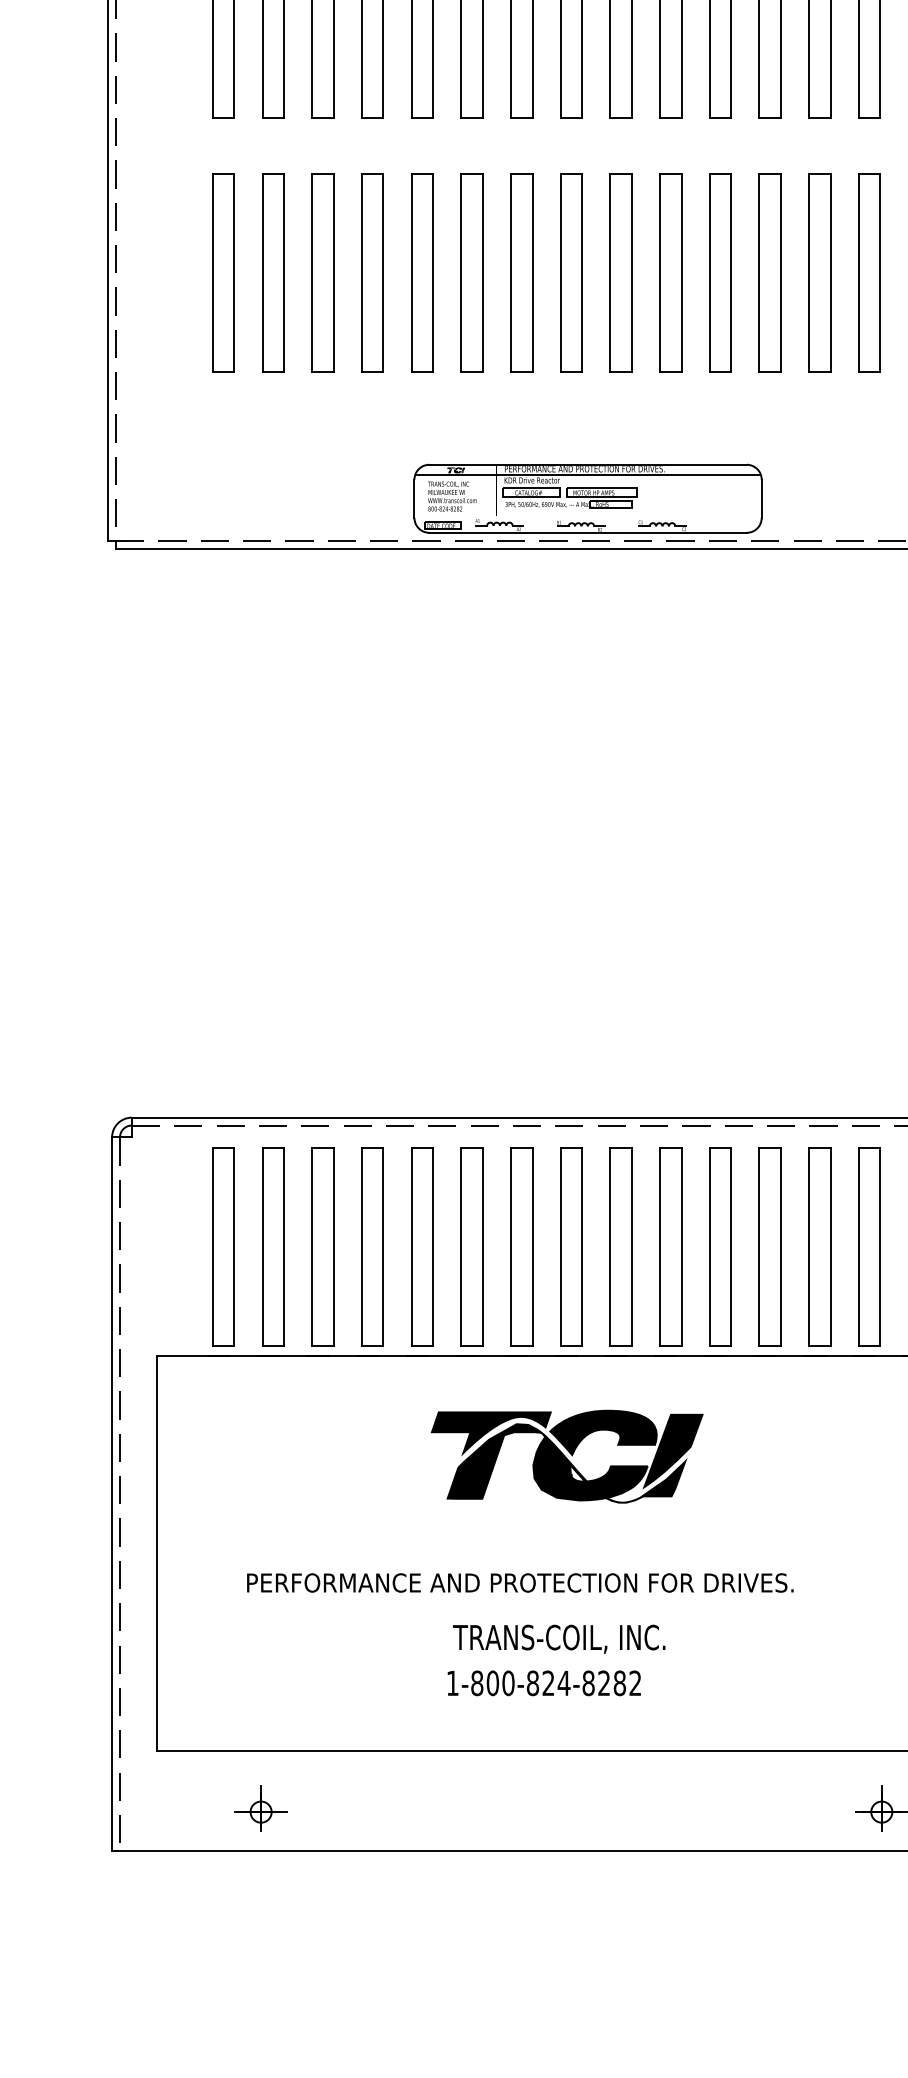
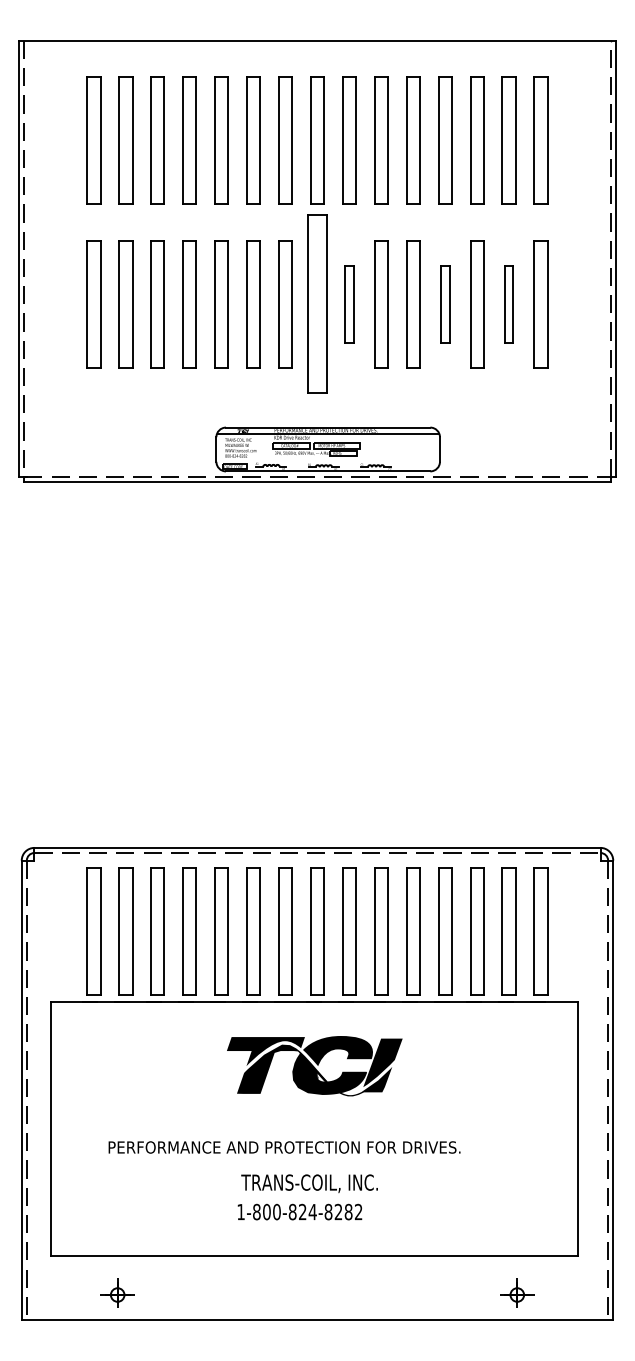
part: (571, 273) -> (317, 304), size x1.4
part: (621, 273) -> (349, 304), size x0.6
part: (770, 273) -> (445, 304), size x0.6
part: (868, 273) -> (508, 304), size x0.6

